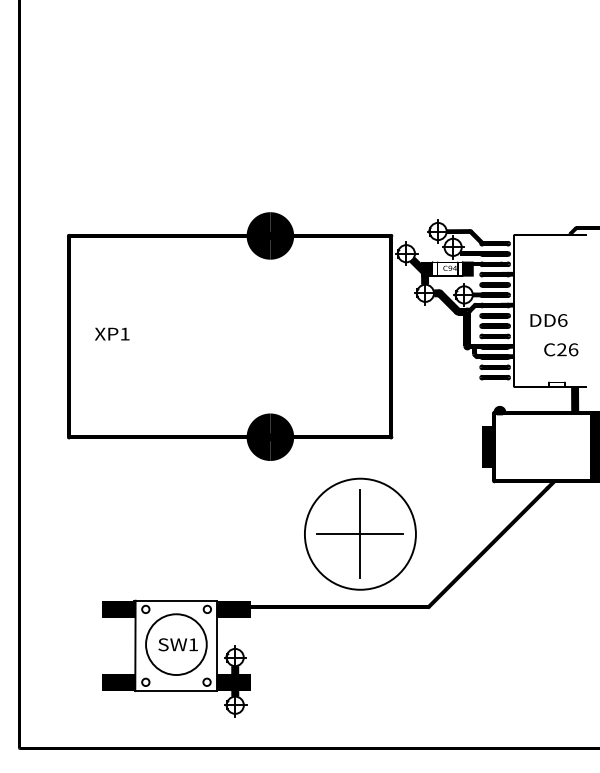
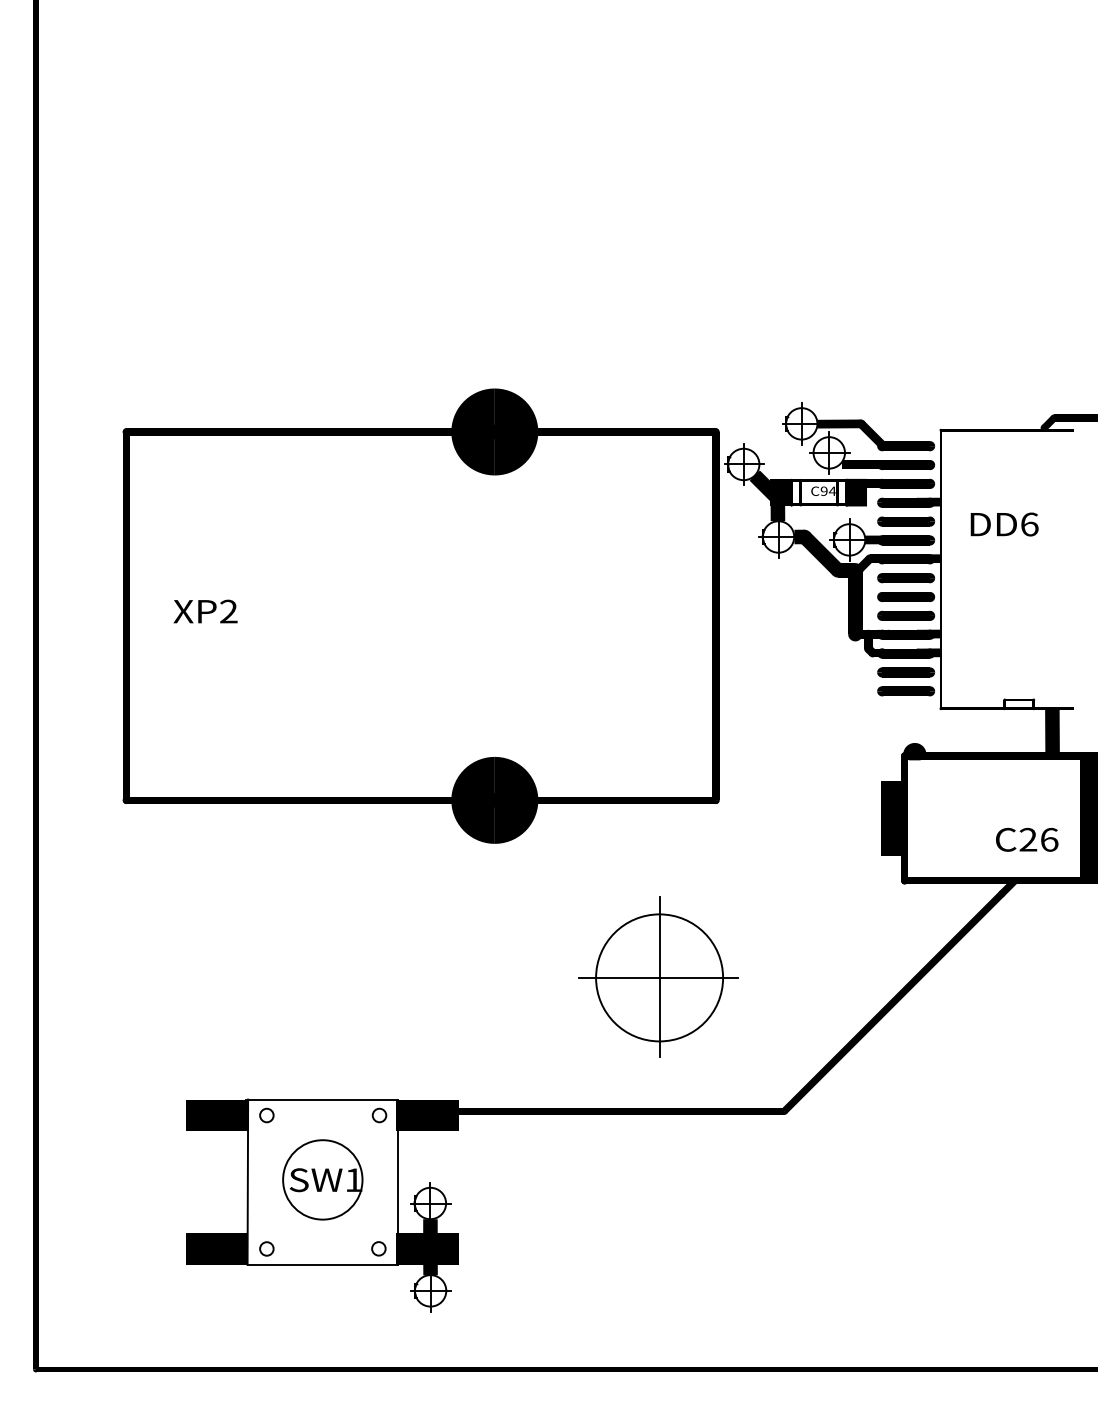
text: (548, 320) -> (1003, 524), moved
text: (124, 333) -> (227, 610), XP1 -> XP2
text: (561, 349) -> (1027, 839), moved
circle: (360, 533) -> (659, 976), size x0.62
circle: (176, 644) -> (322, 1179), size x0.71

